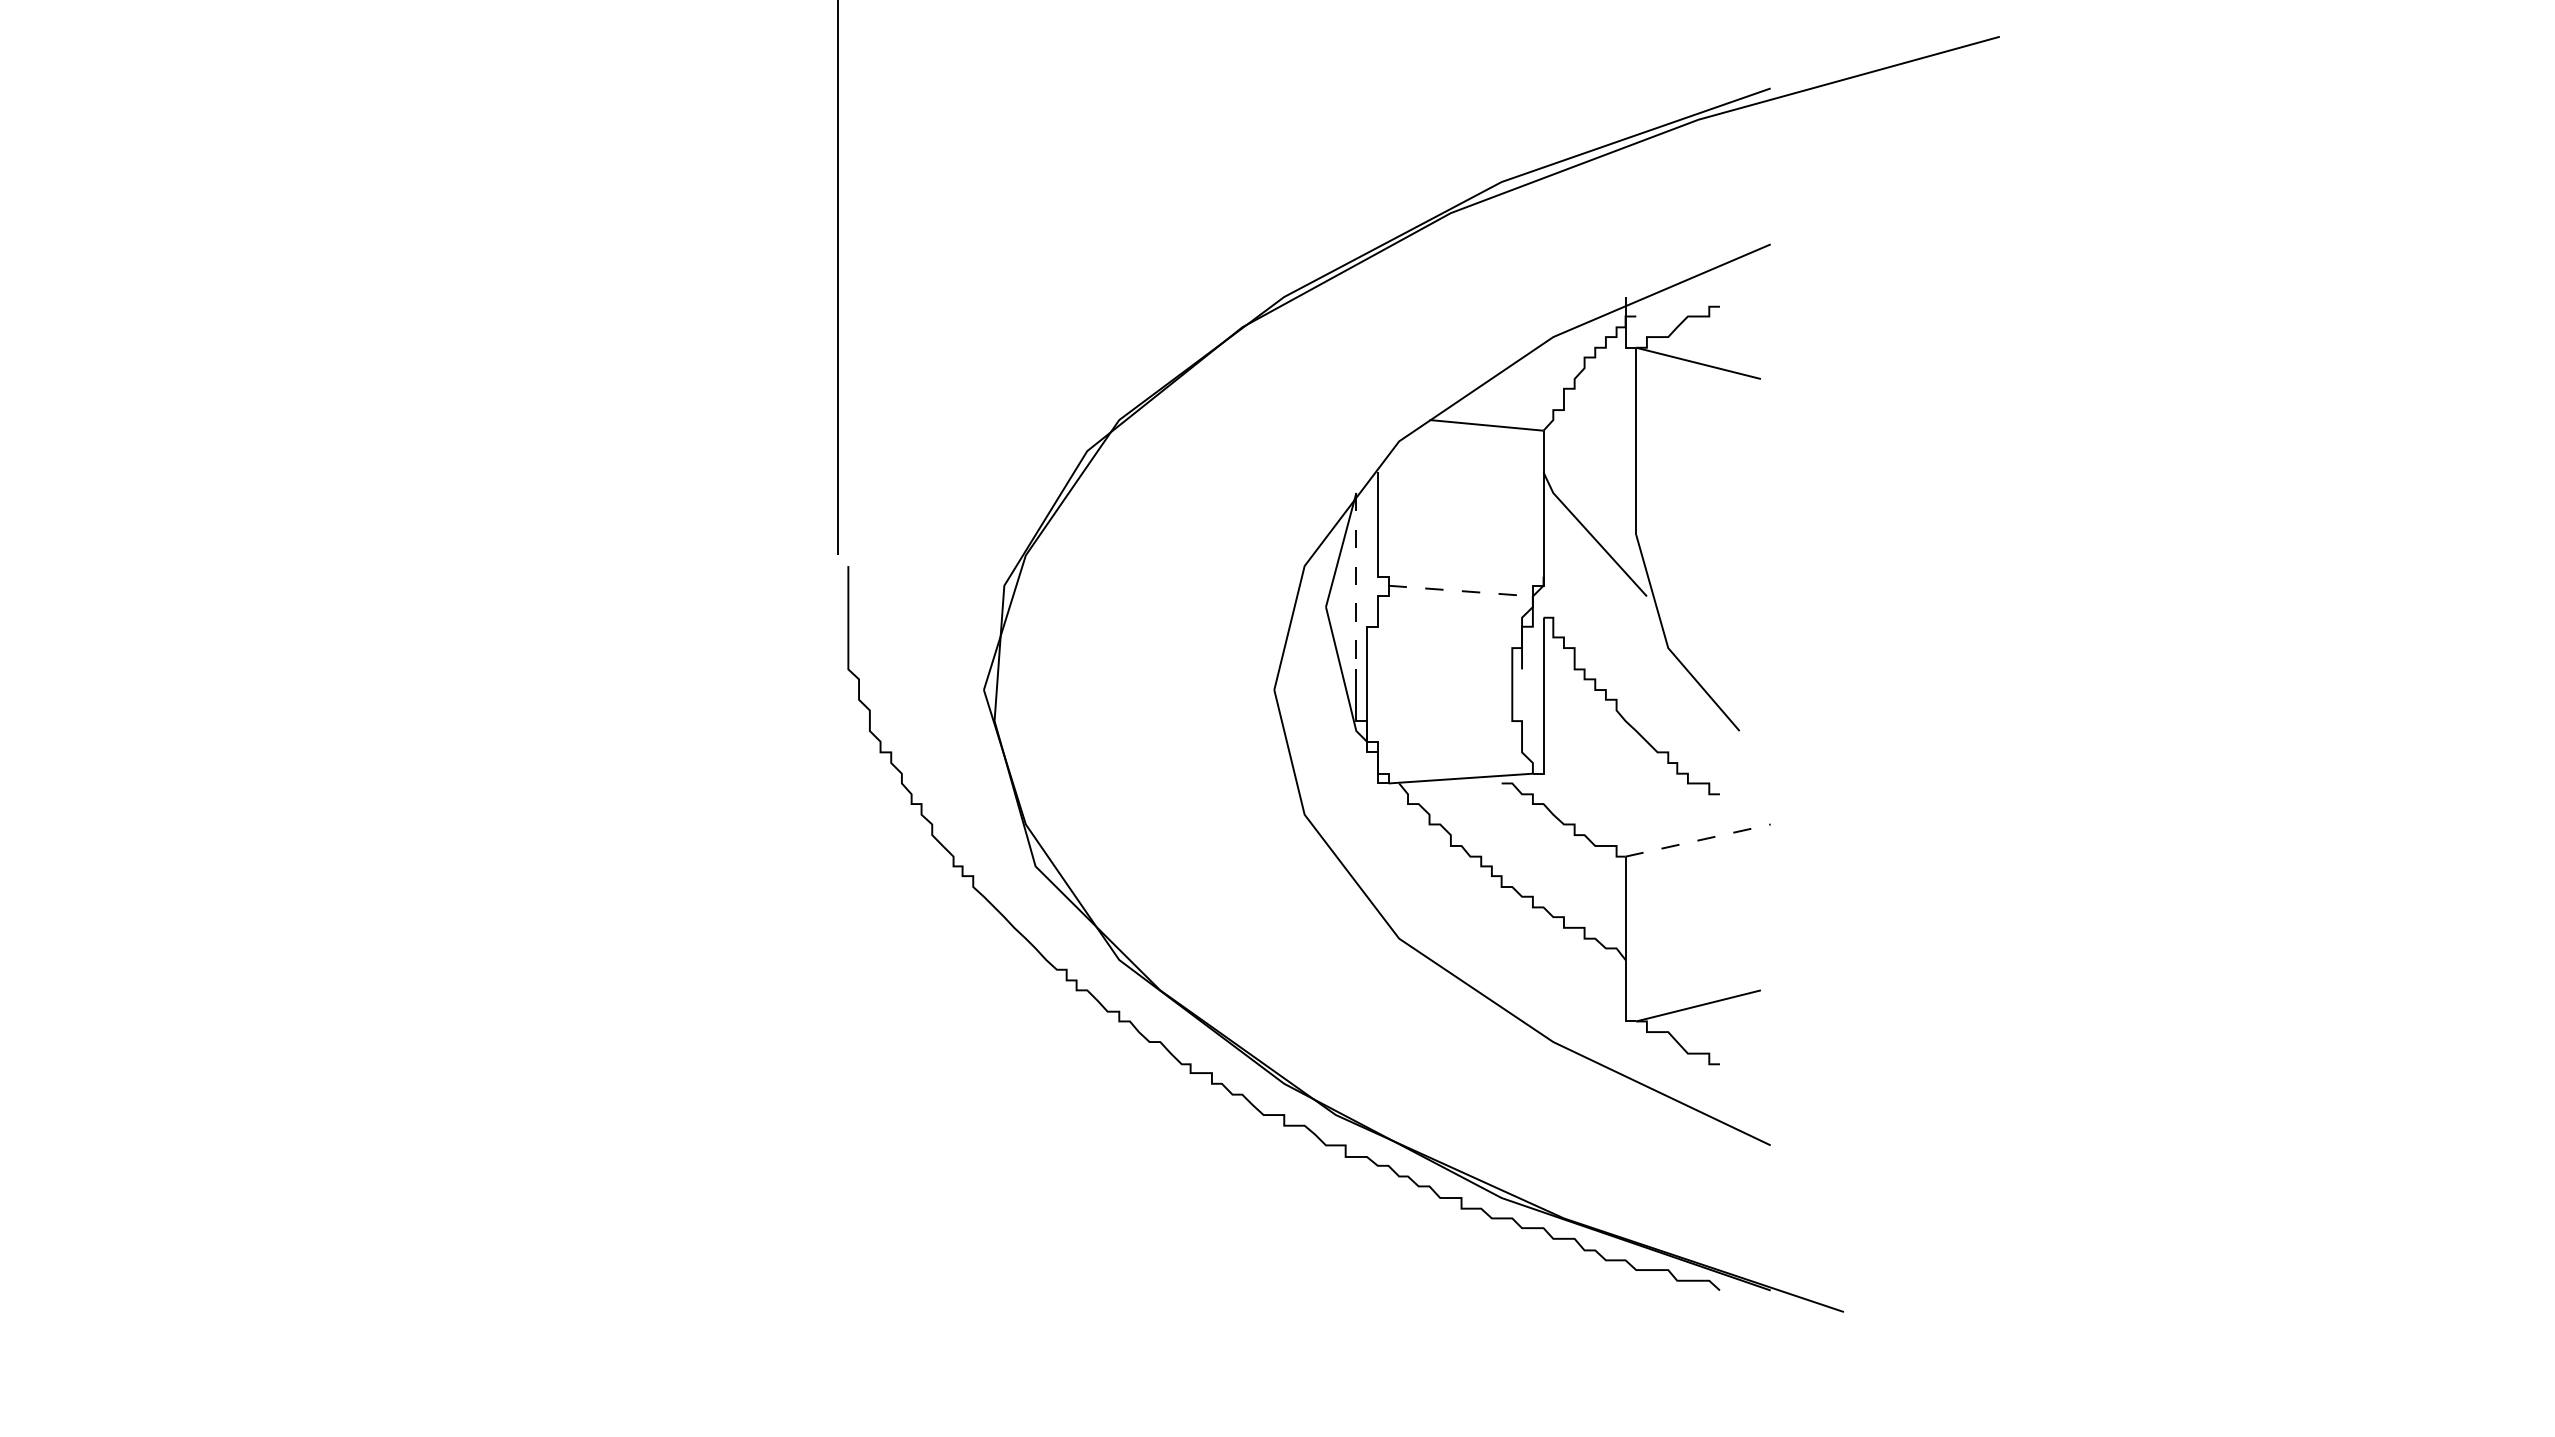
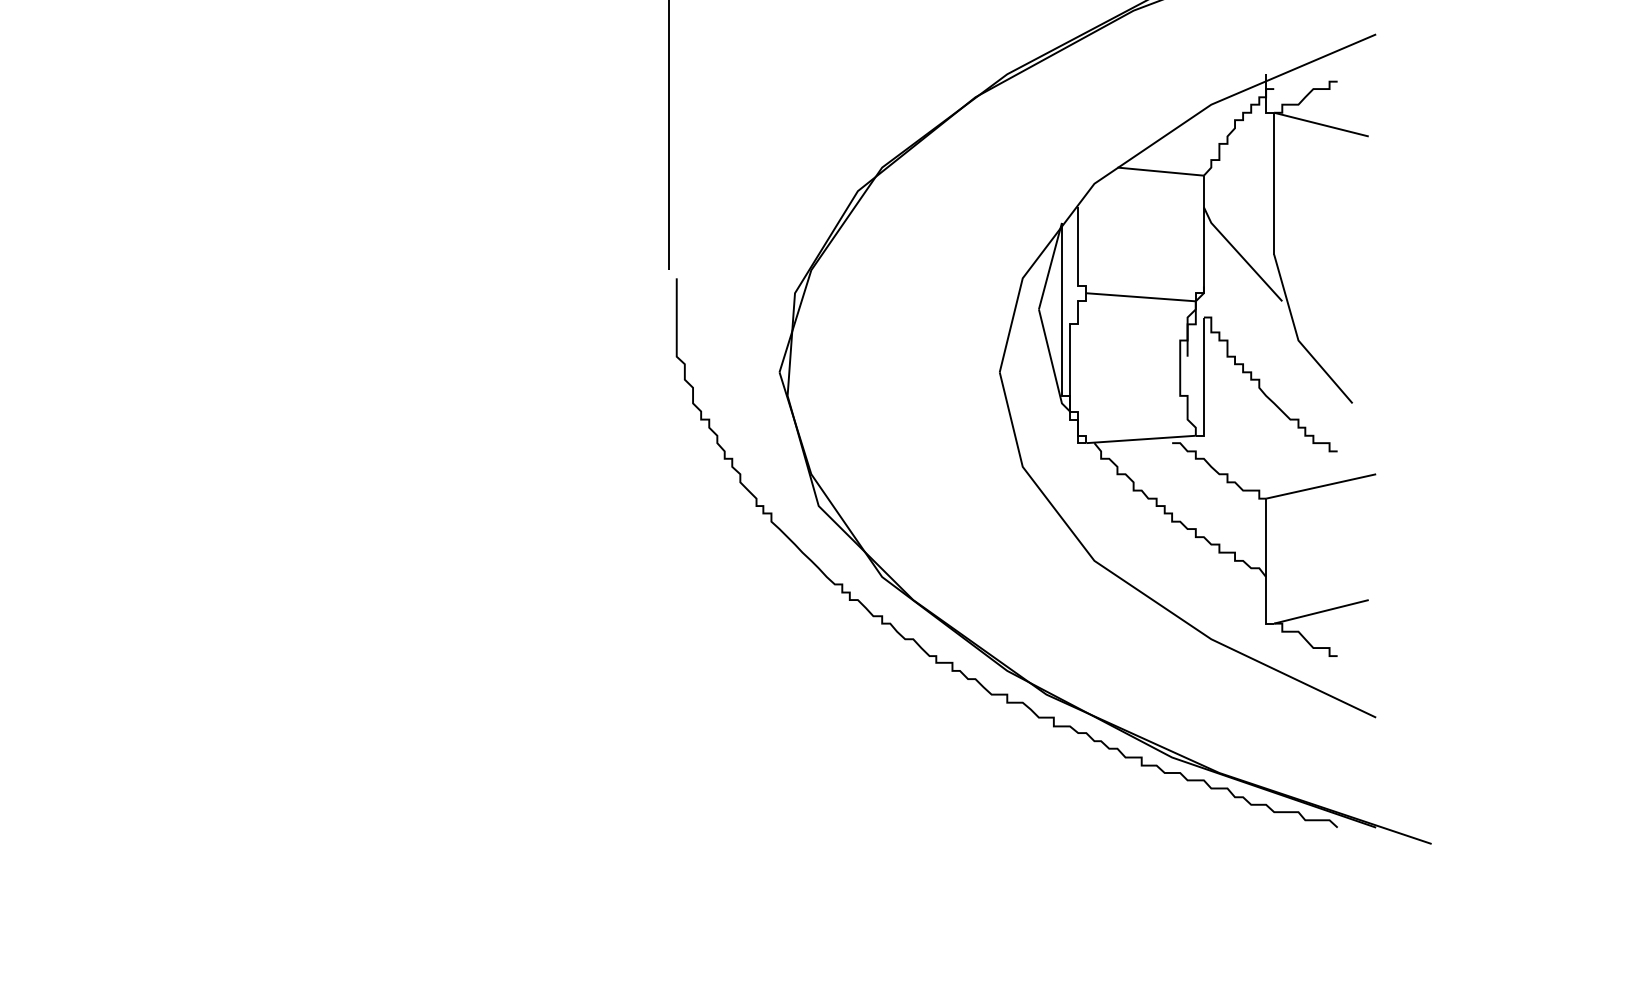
line: (1356, 581) -> (1062, 290), dashed -> solid
line: (1461, 591) -> (1141, 297), dashed -> solid
line: (1698, 840) -> (1321, 486), dashed -> solid

